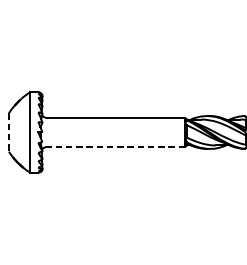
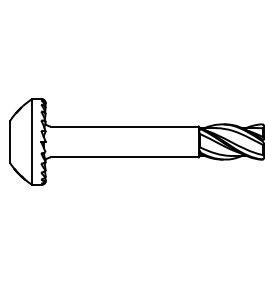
line: (8, 132) -> (9, 141), dashed -> solid
line: (116, 146) -> (124, 157), dashed -> solid

